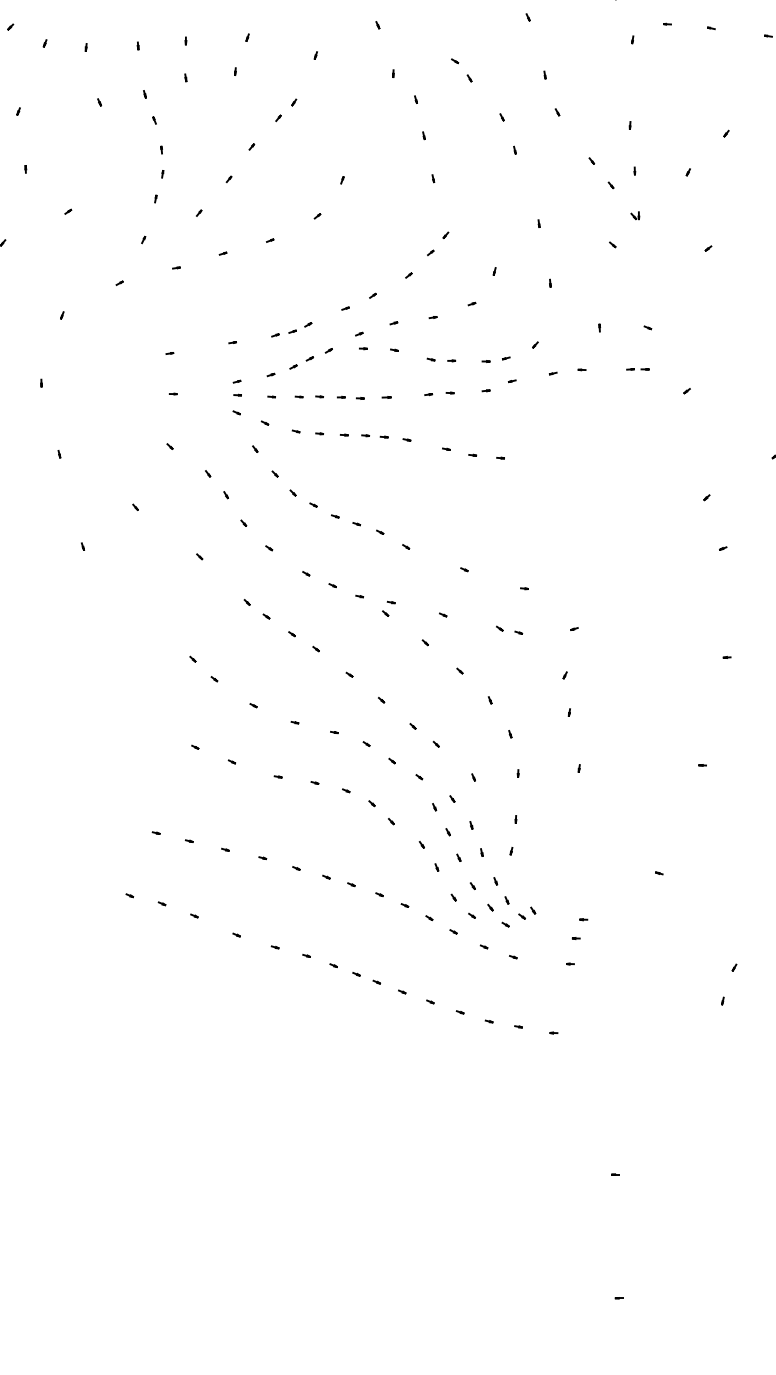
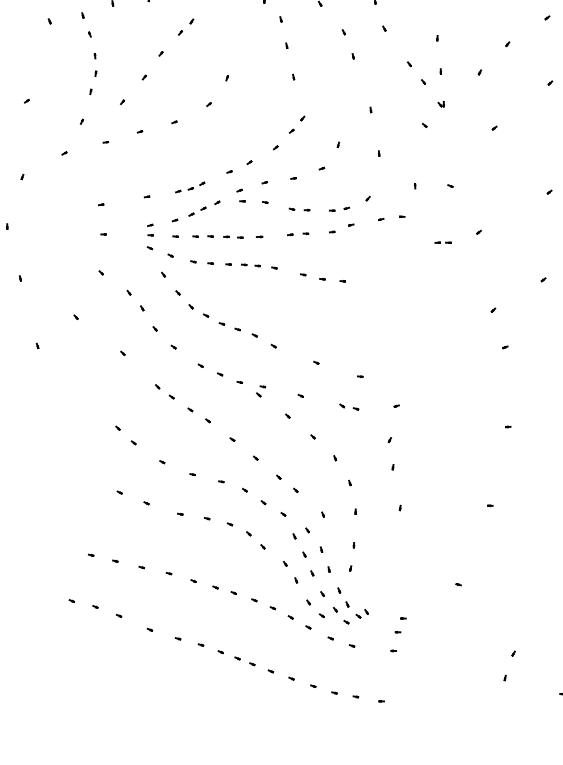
line: (634, 369) -> (440, 242), moved

